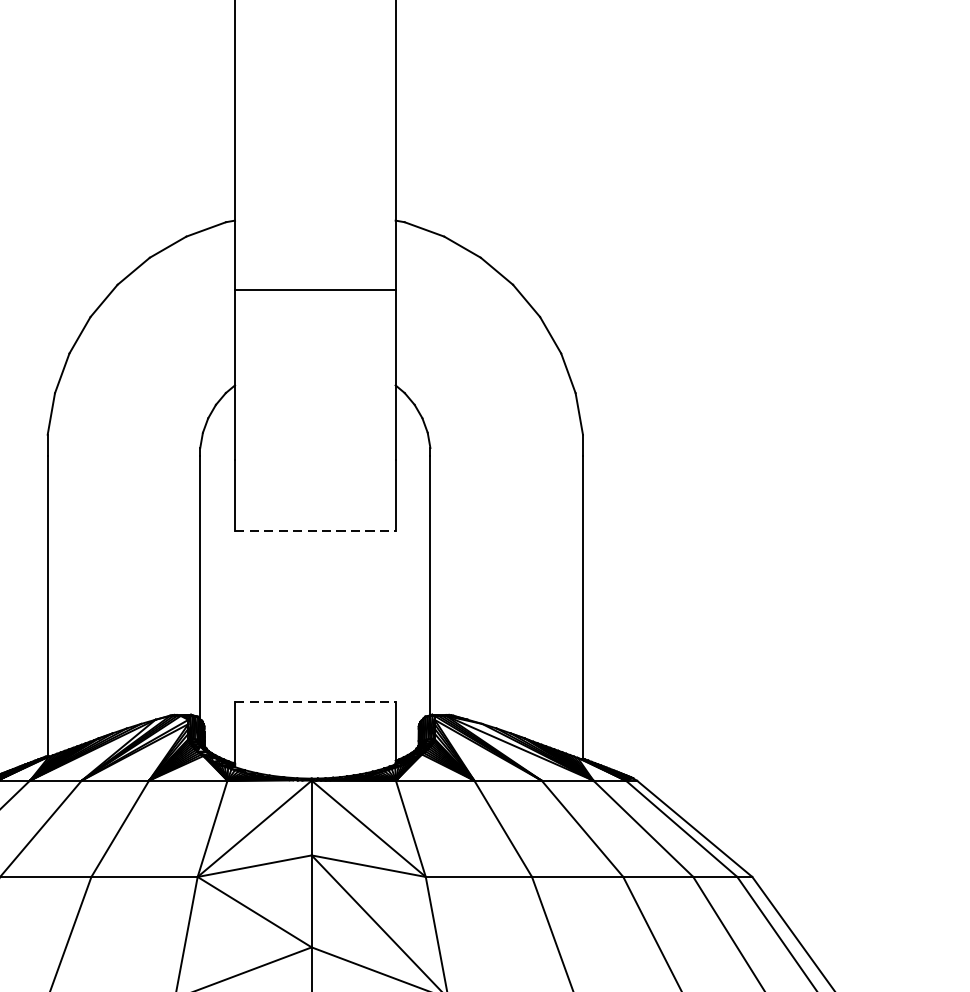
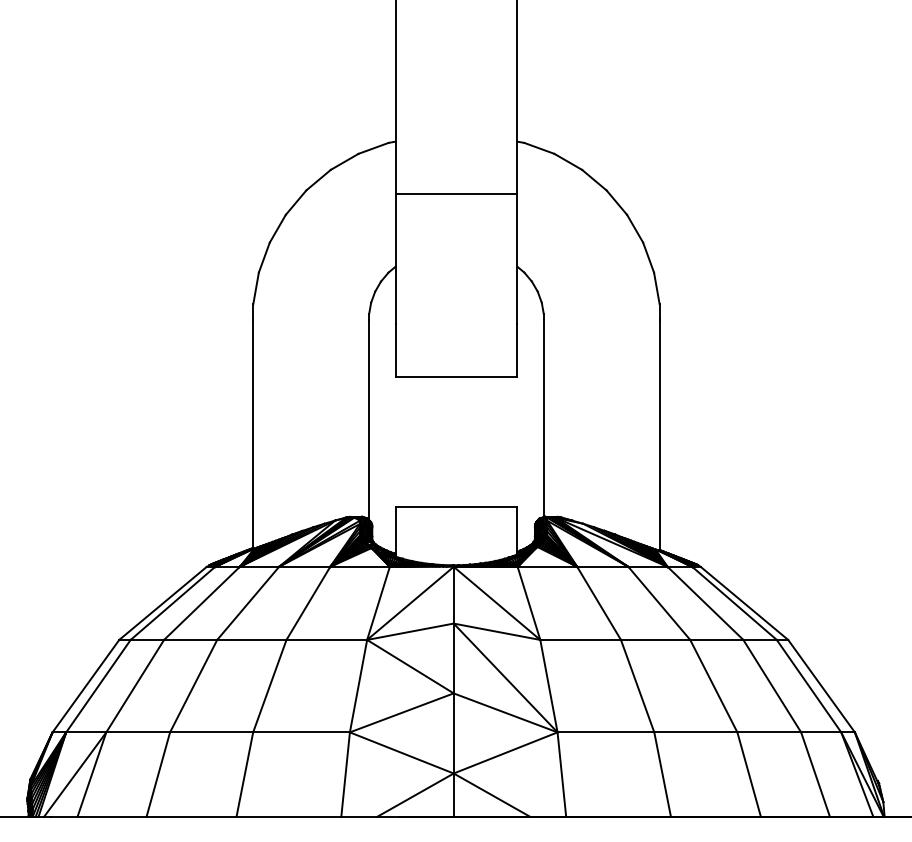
line: (315, 531) -> (456, 377), dashed -> solid
line: (315, 702) -> (456, 507), dashed -> solid

